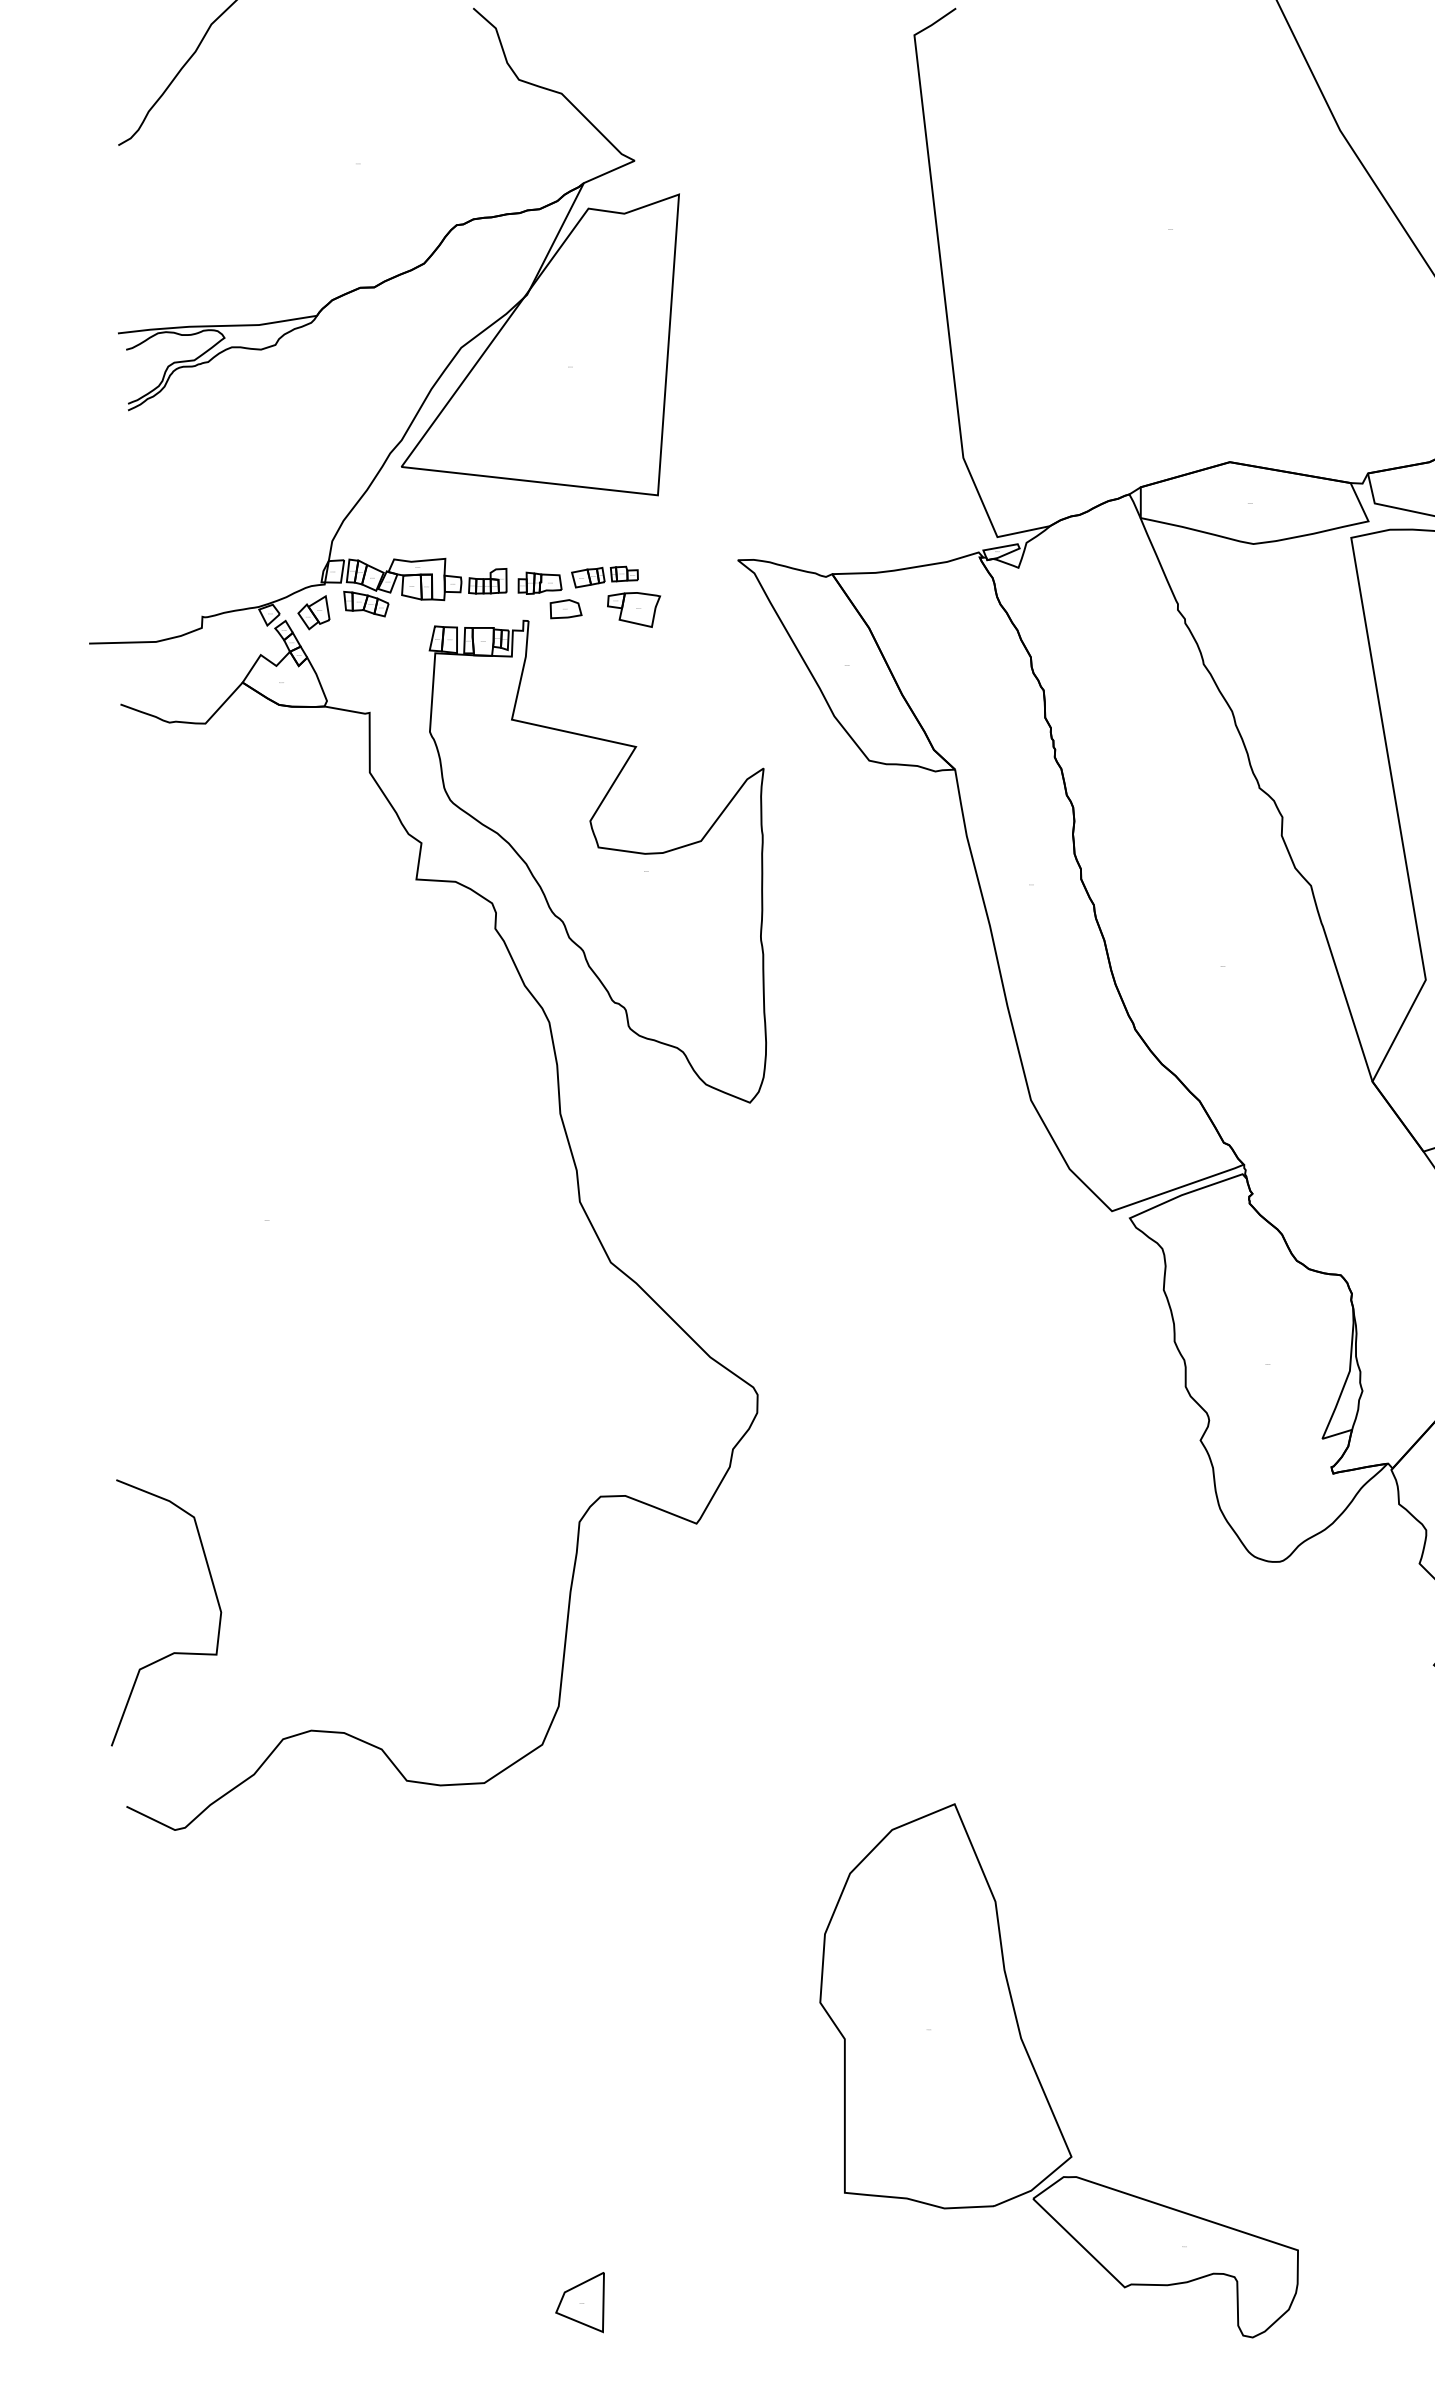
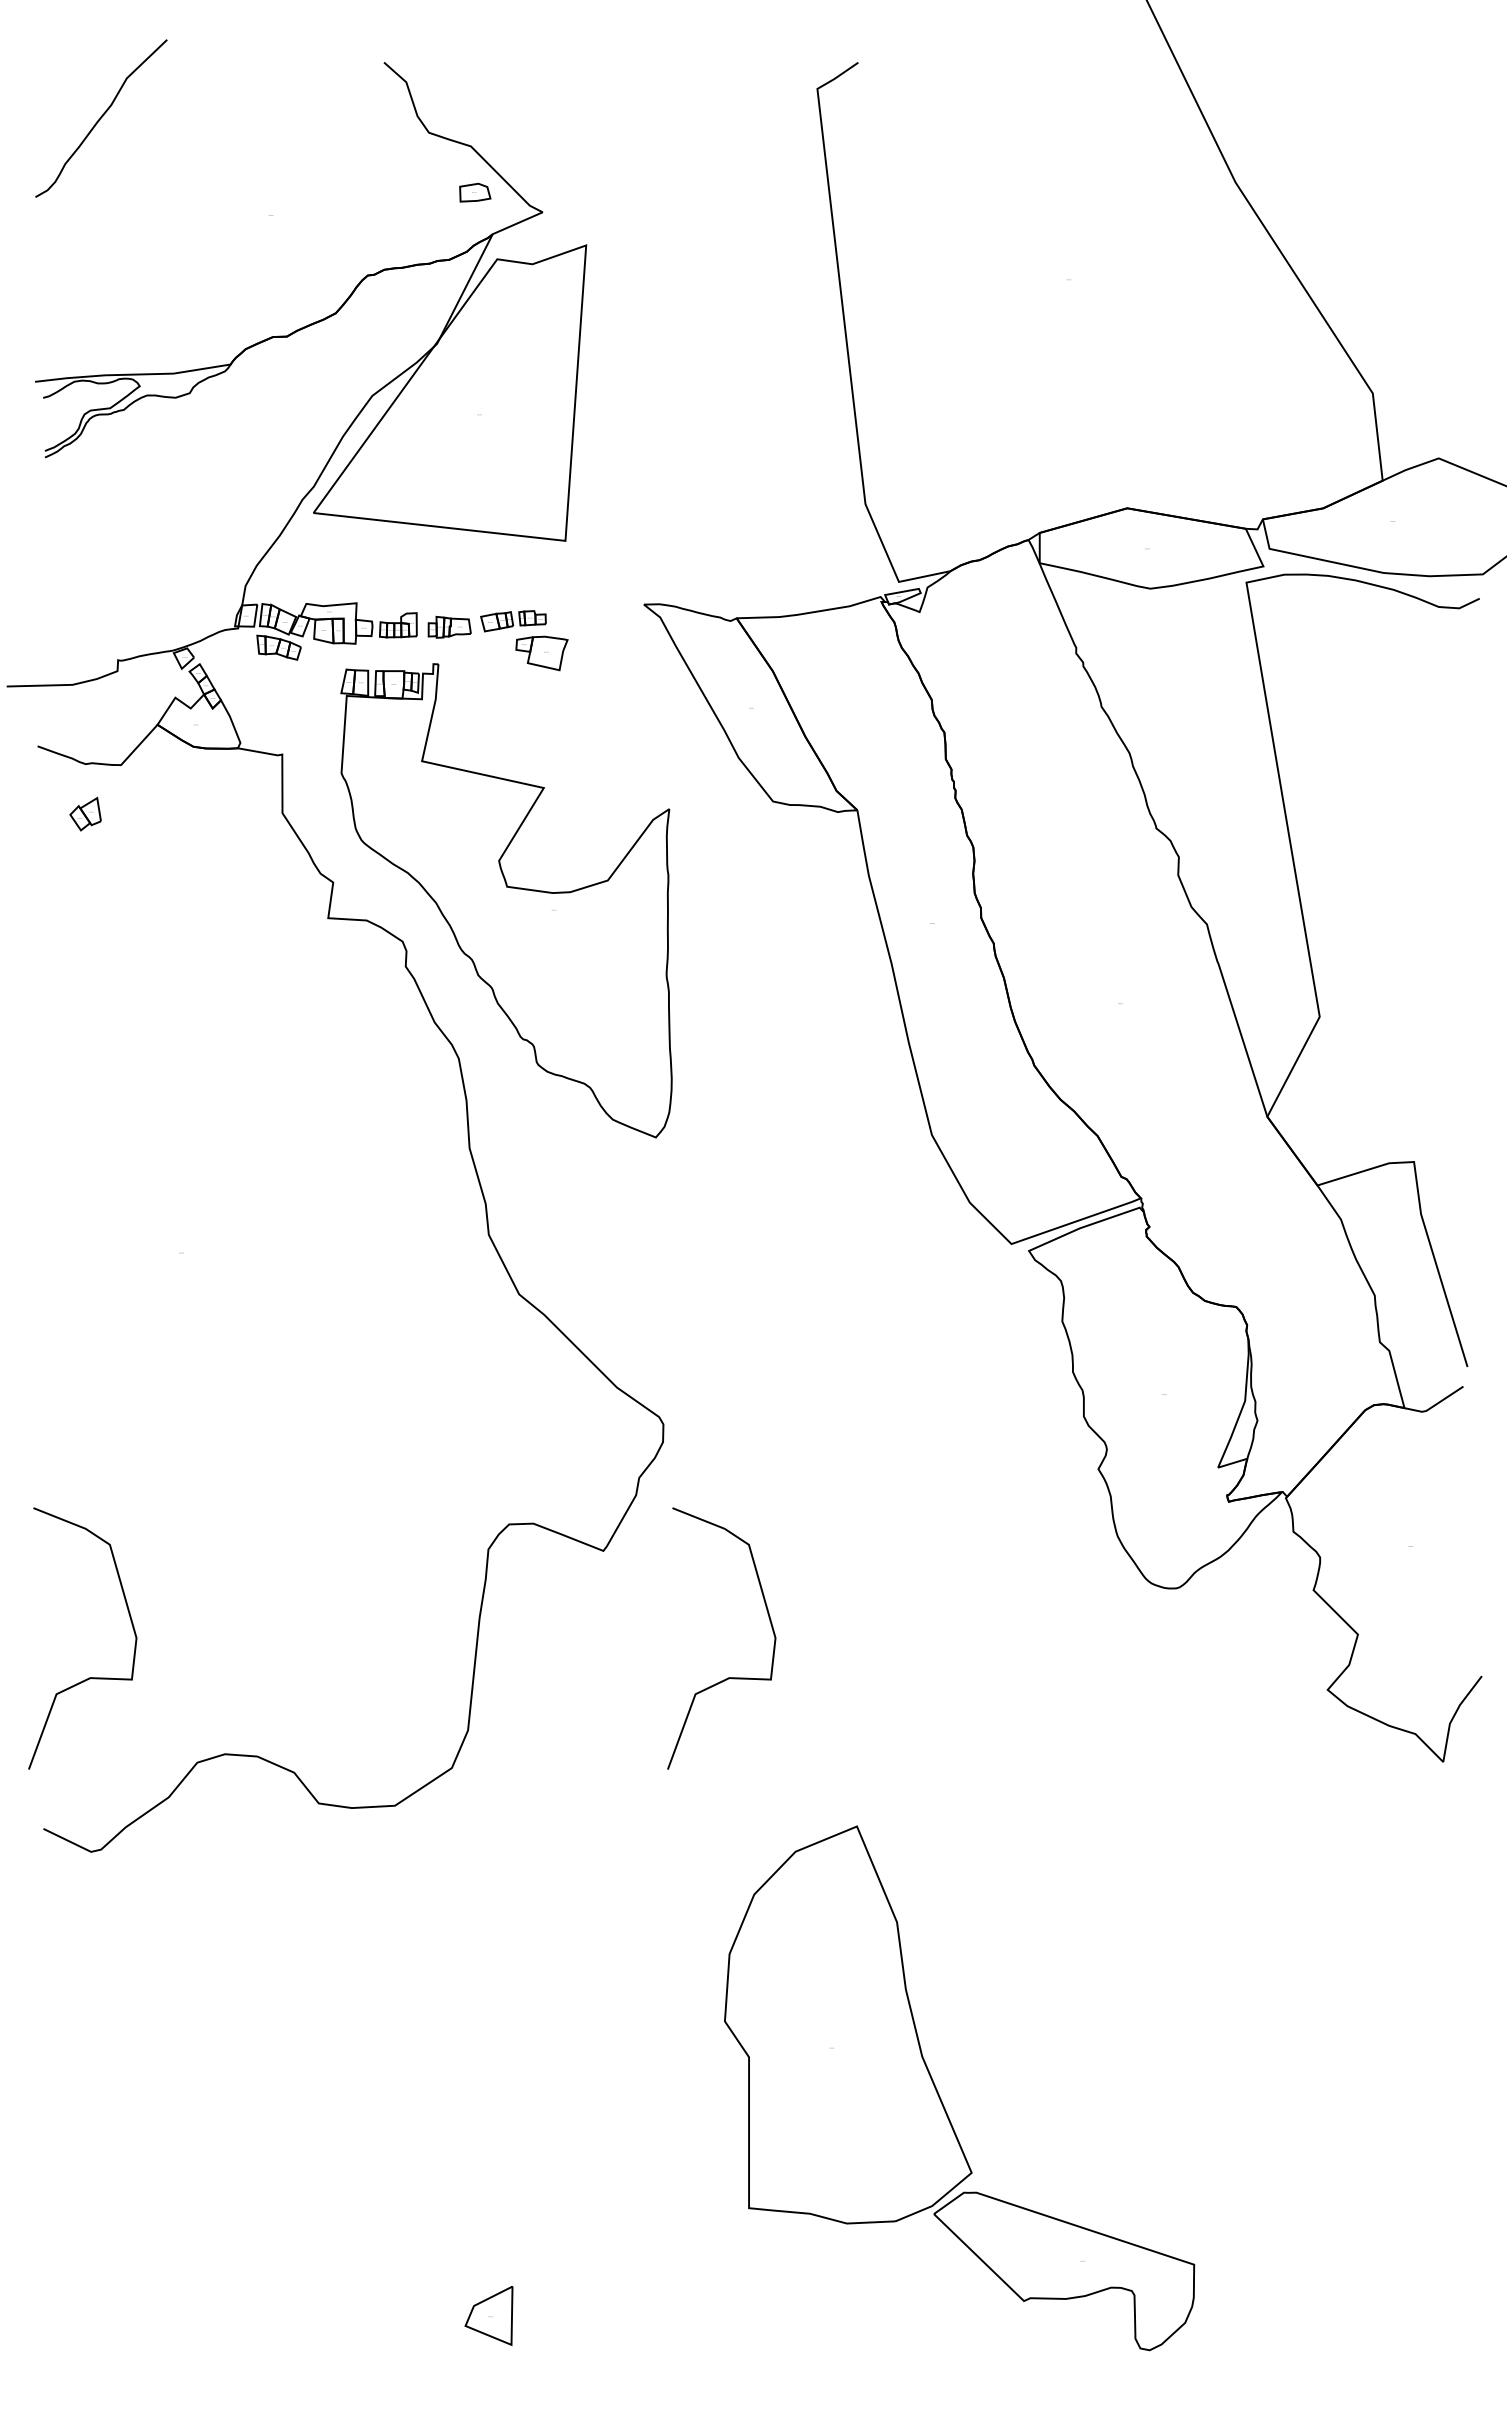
part: (566, 608) -> (475, 192), moved
part: (313, 612) -> (85, 813), moved
curve: (823, 1652) -> (728, 1677), added

